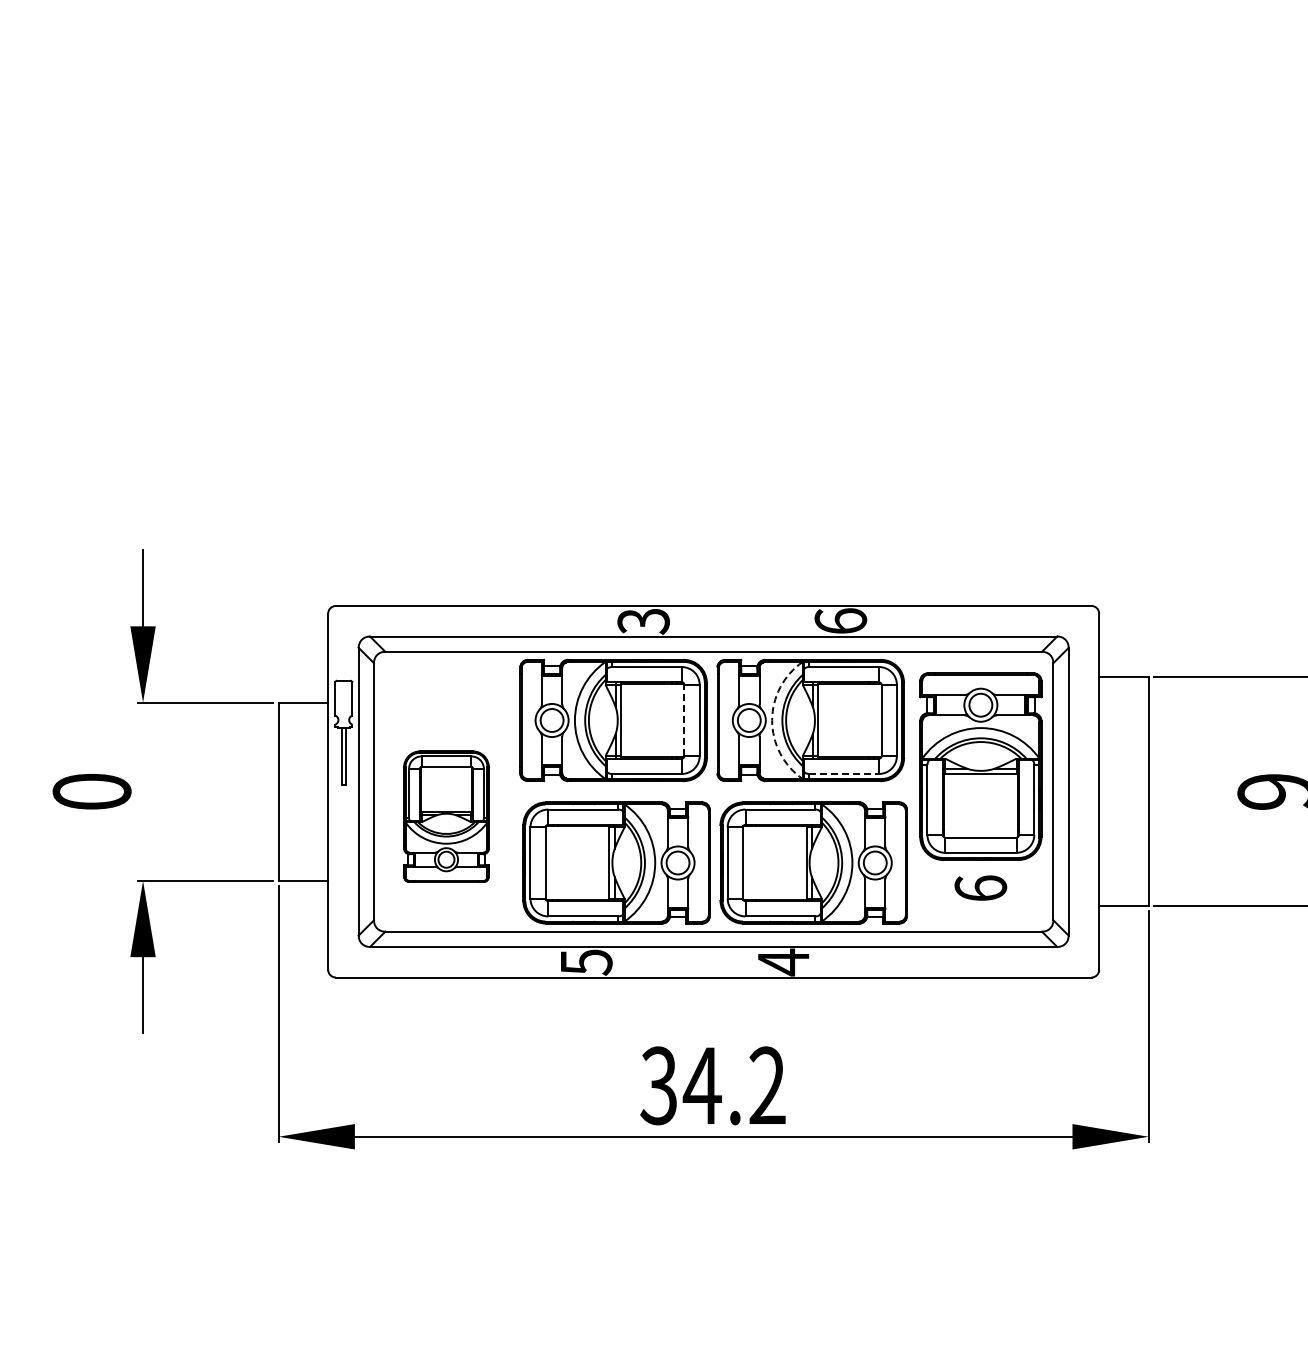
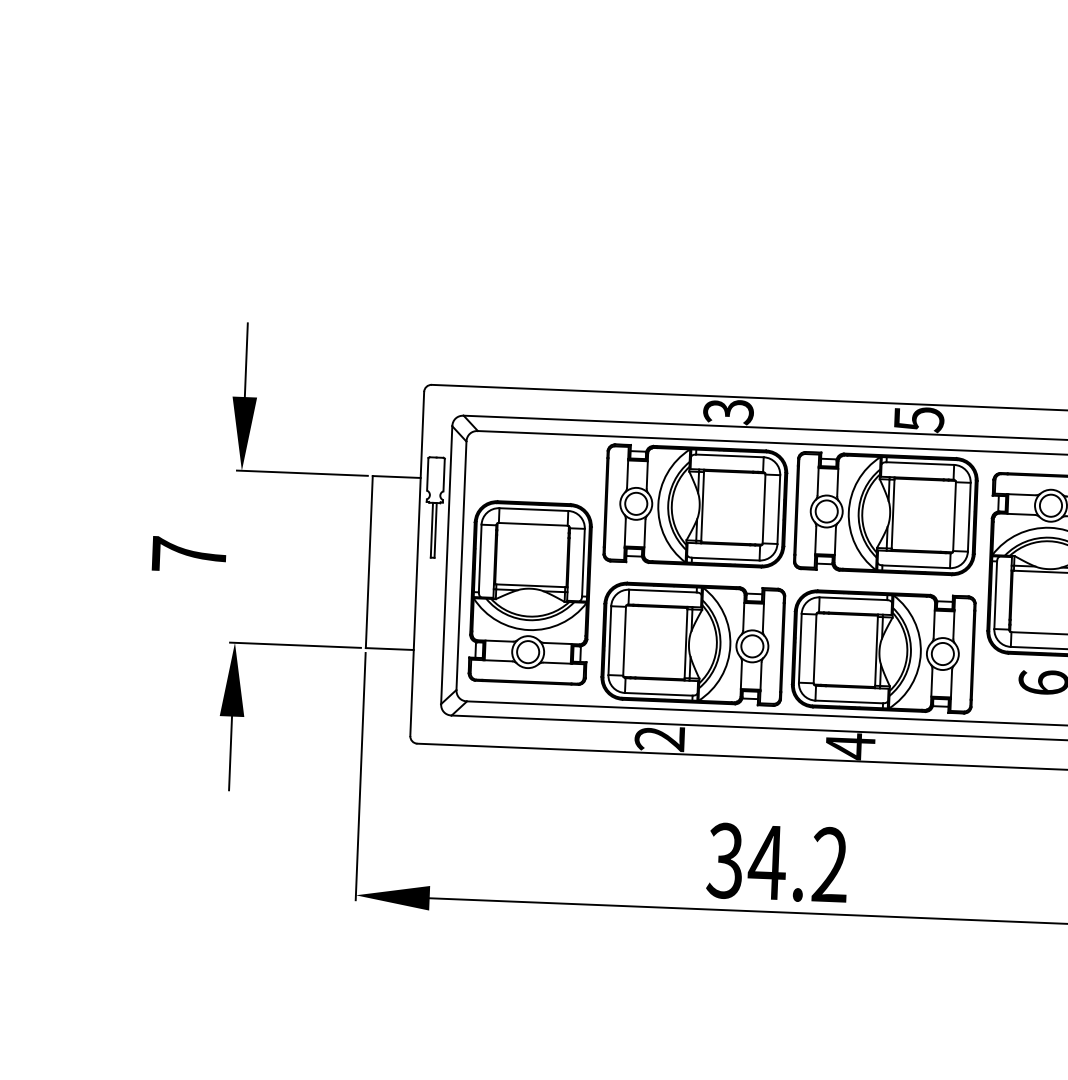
text: (840, 621) -> (918, 419), 6 -> 5
line: (684, 720) -> (764, 509), dashed -> solid
arc: (772, 720) -> (849, 512), dashed -> solid
line: (844, 773) -> (916, 566), dashed -> solid
text: (91, 791) -> (188, 554), 0 -> 7
part: (446, 816) -> (530, 592), size x1.43
text: (586, 962) -> (660, 738), 5 -> 2

